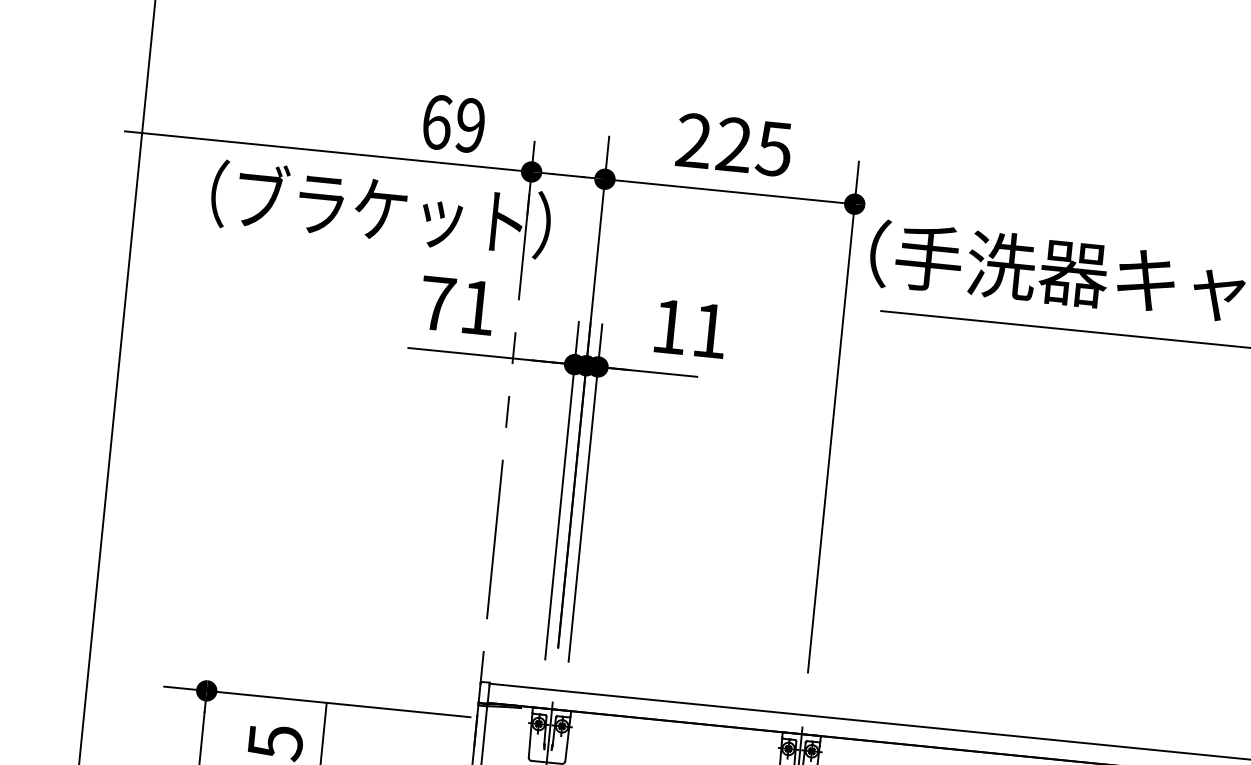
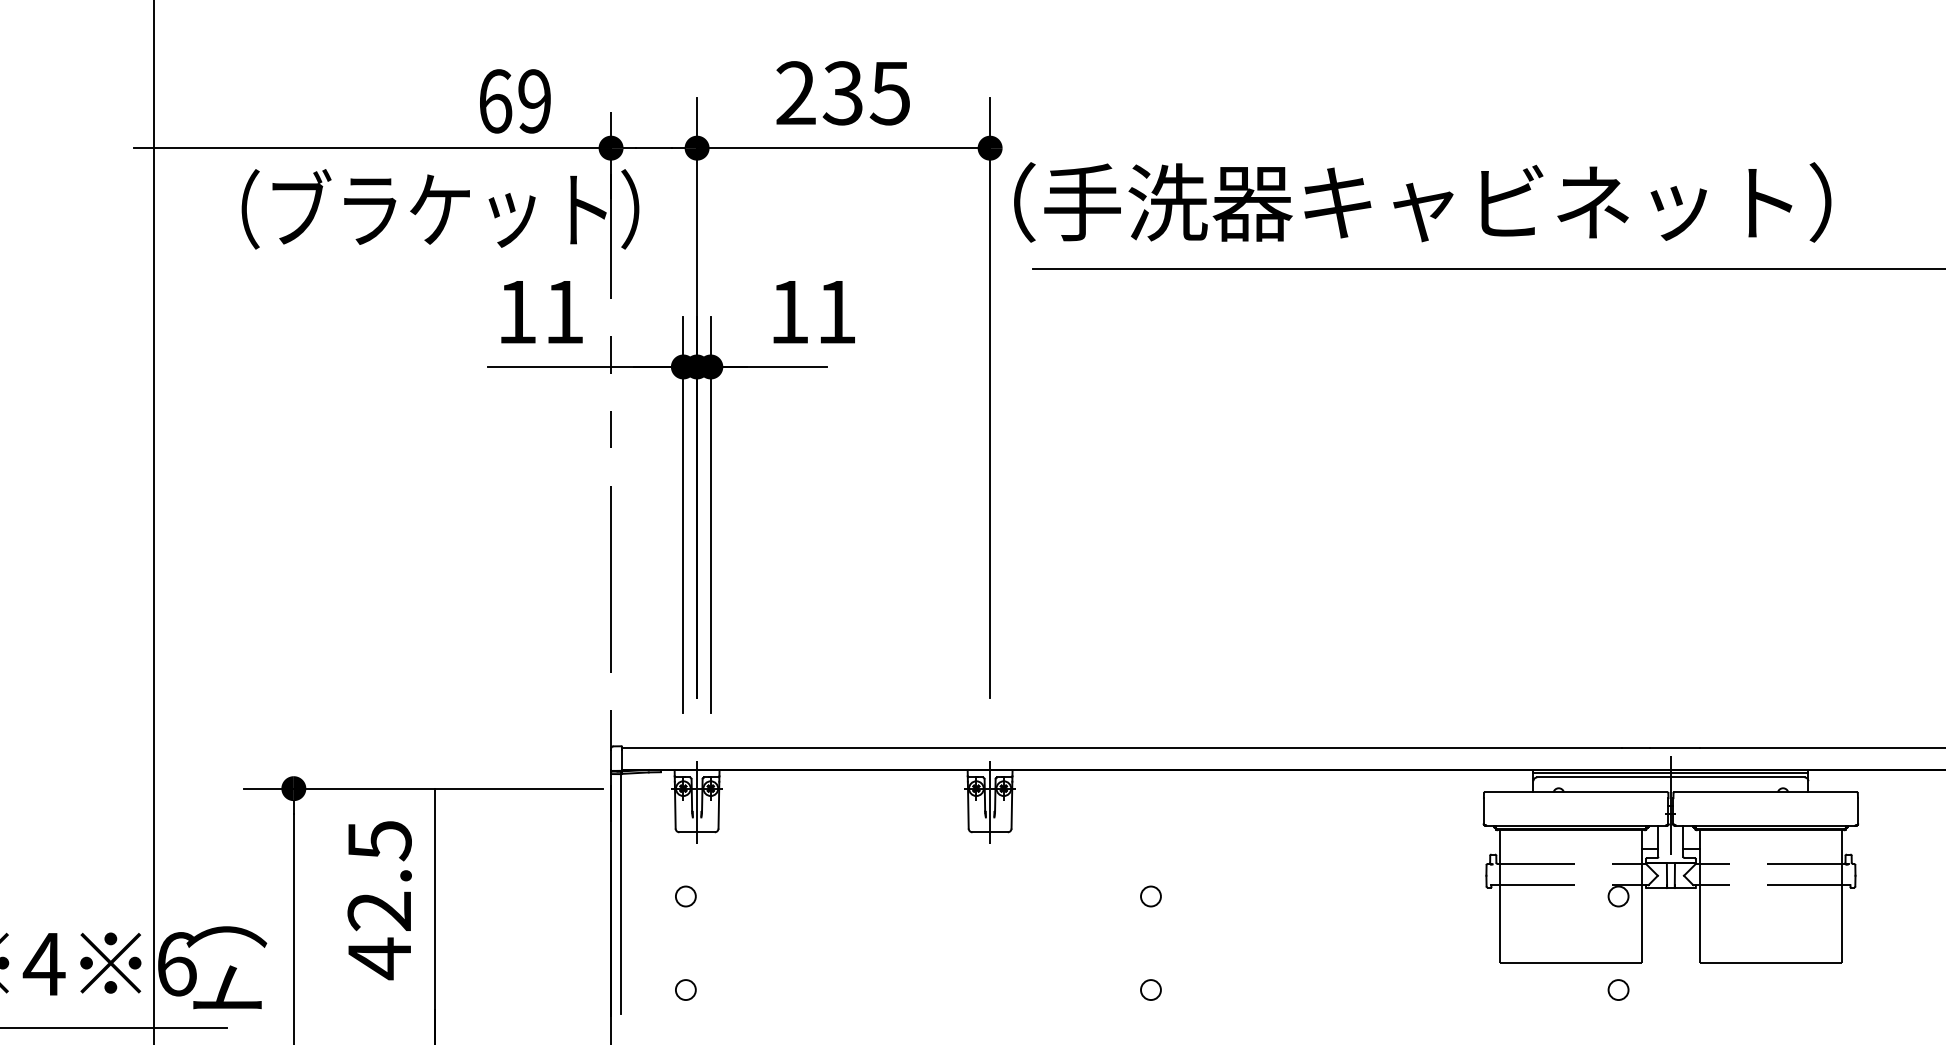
text: (733, 145) -> (842, 93), 225 -> 235
text: (437, 304) -> (517, 312), 71 -> 11

